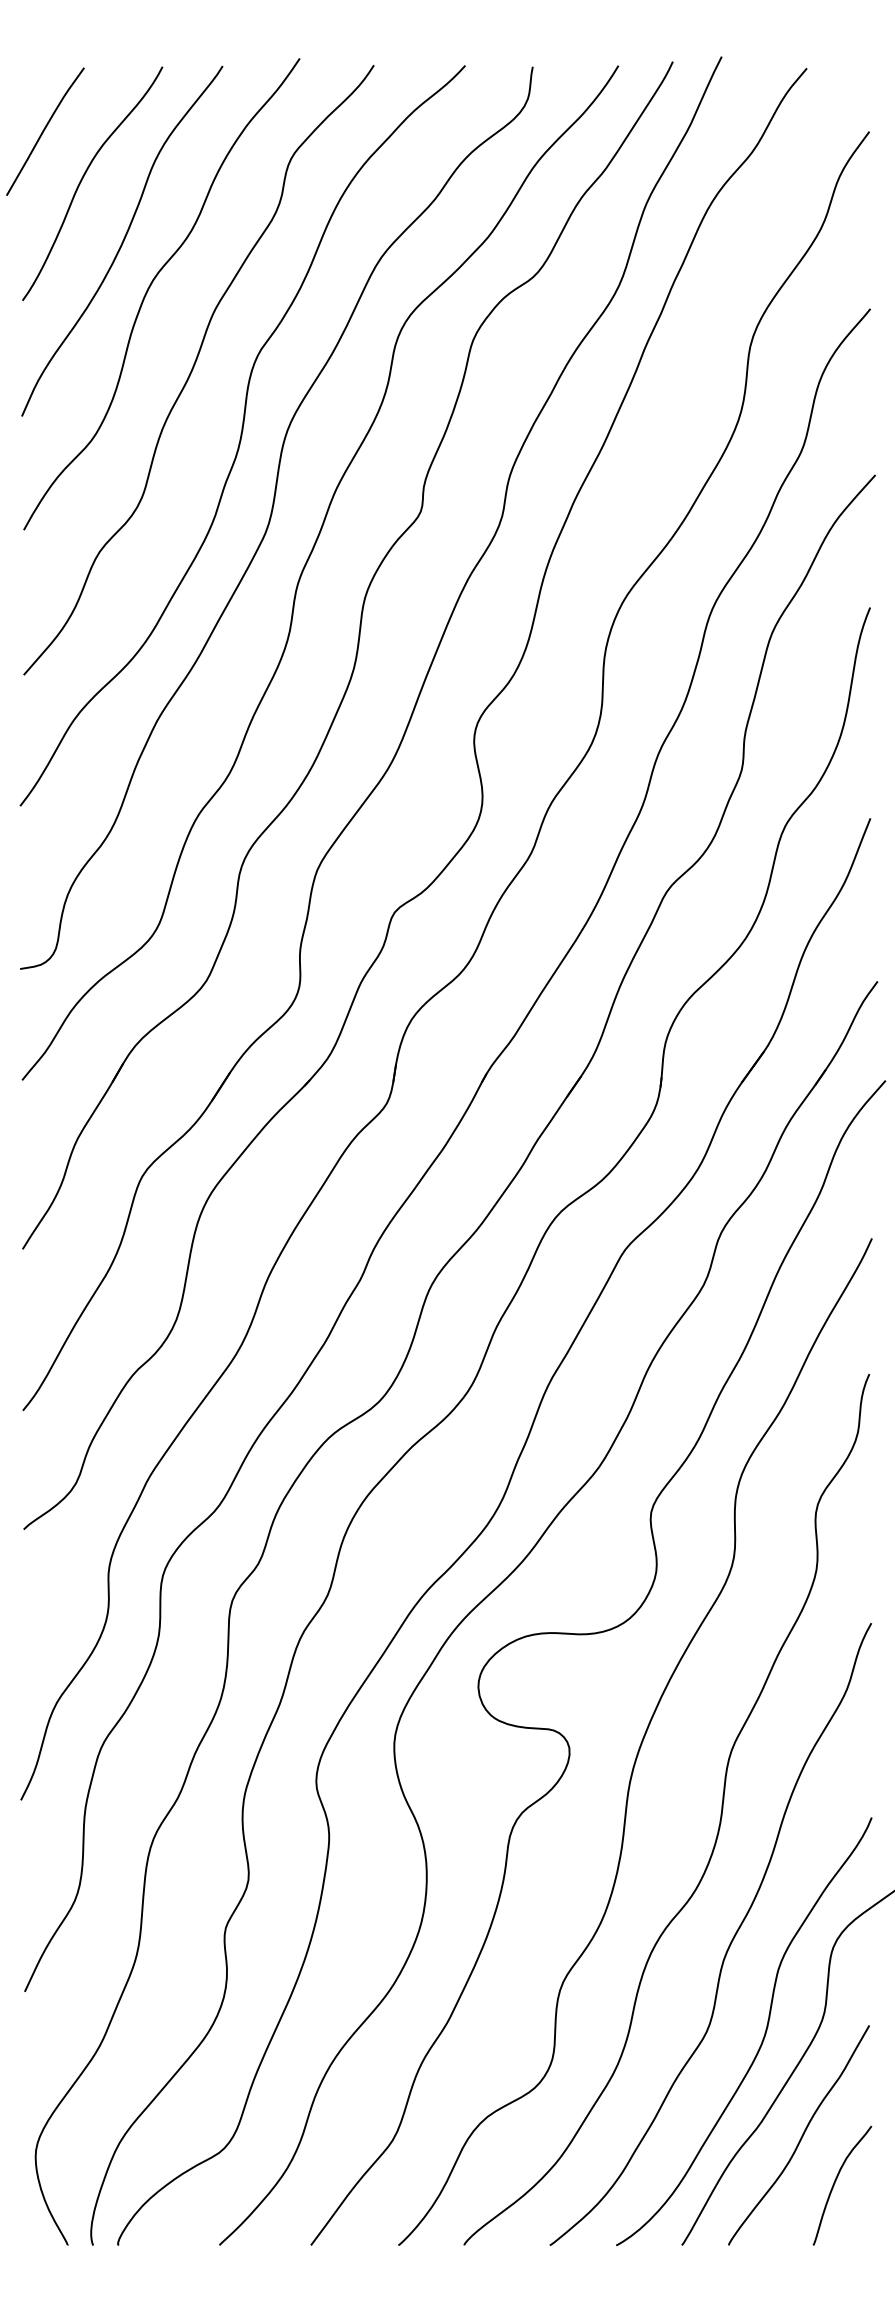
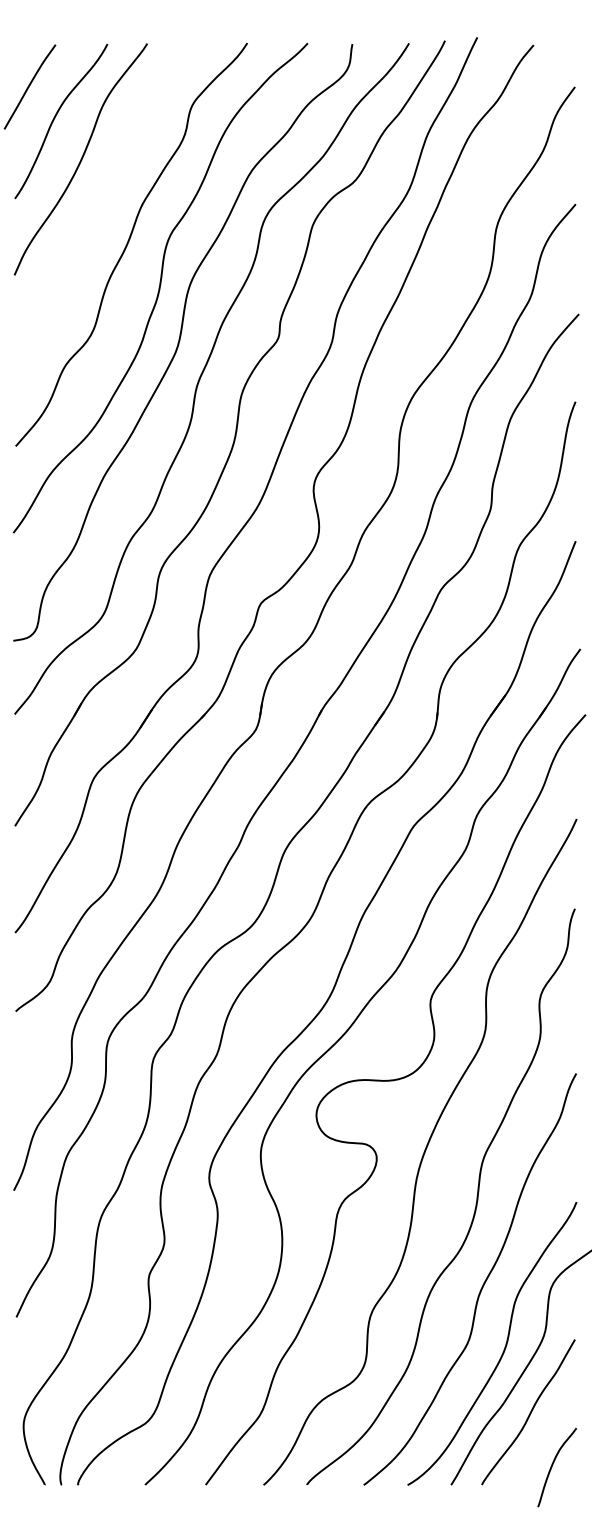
curve: (151, 286) -> (100, 189), removed
curve: (836, 2182) -> (553, 1465), moved

